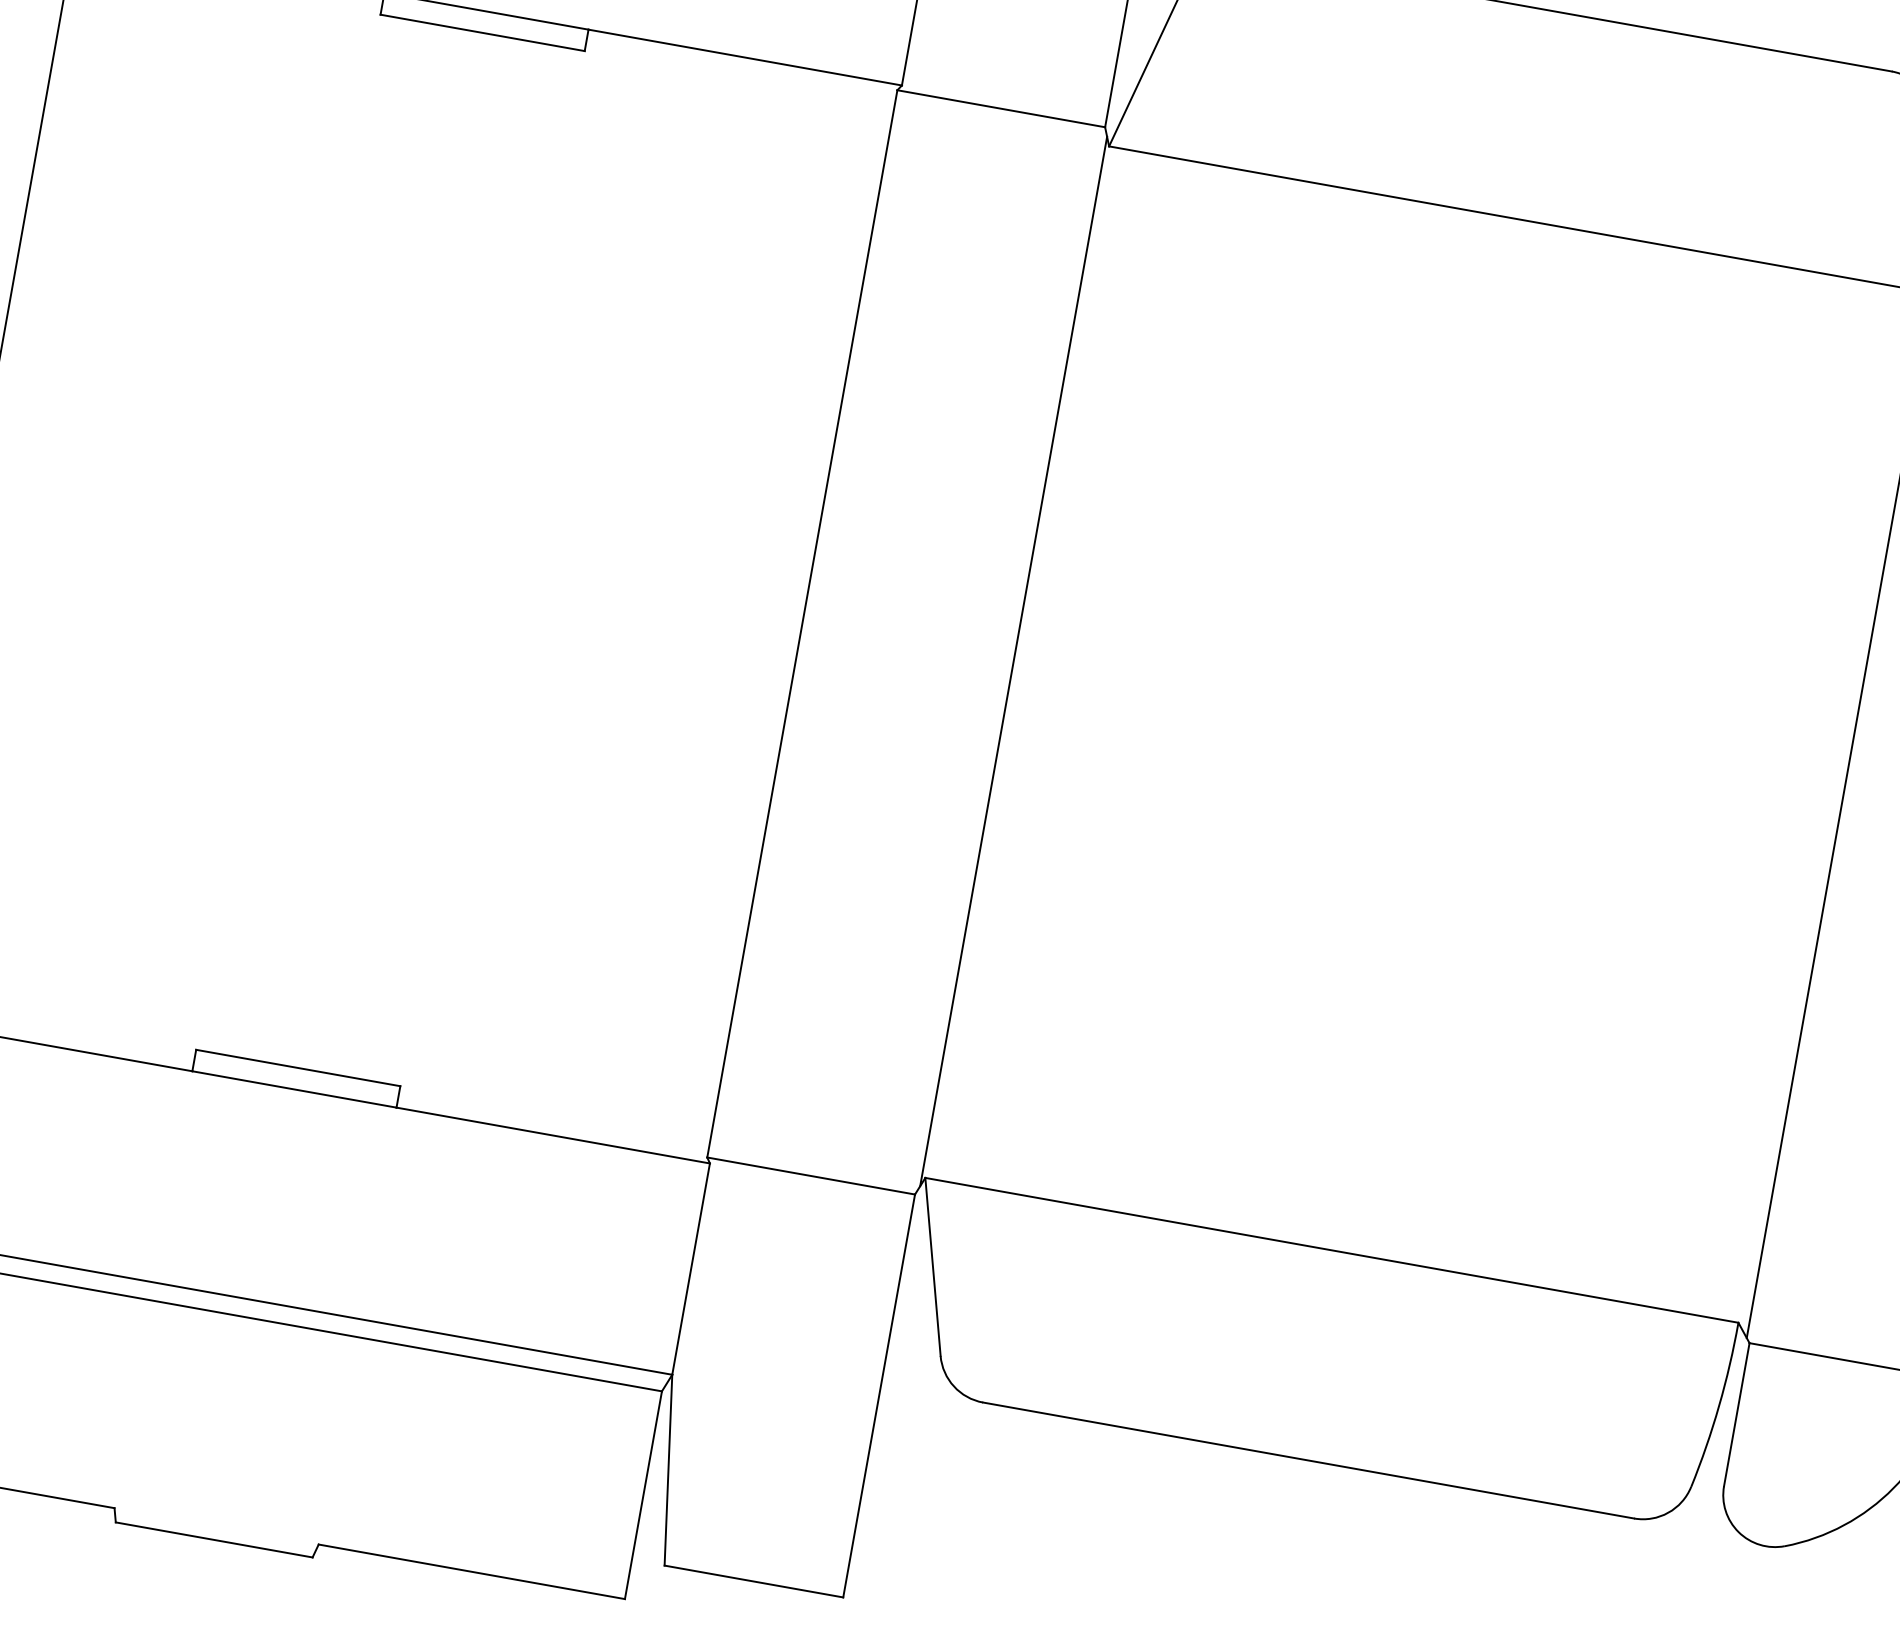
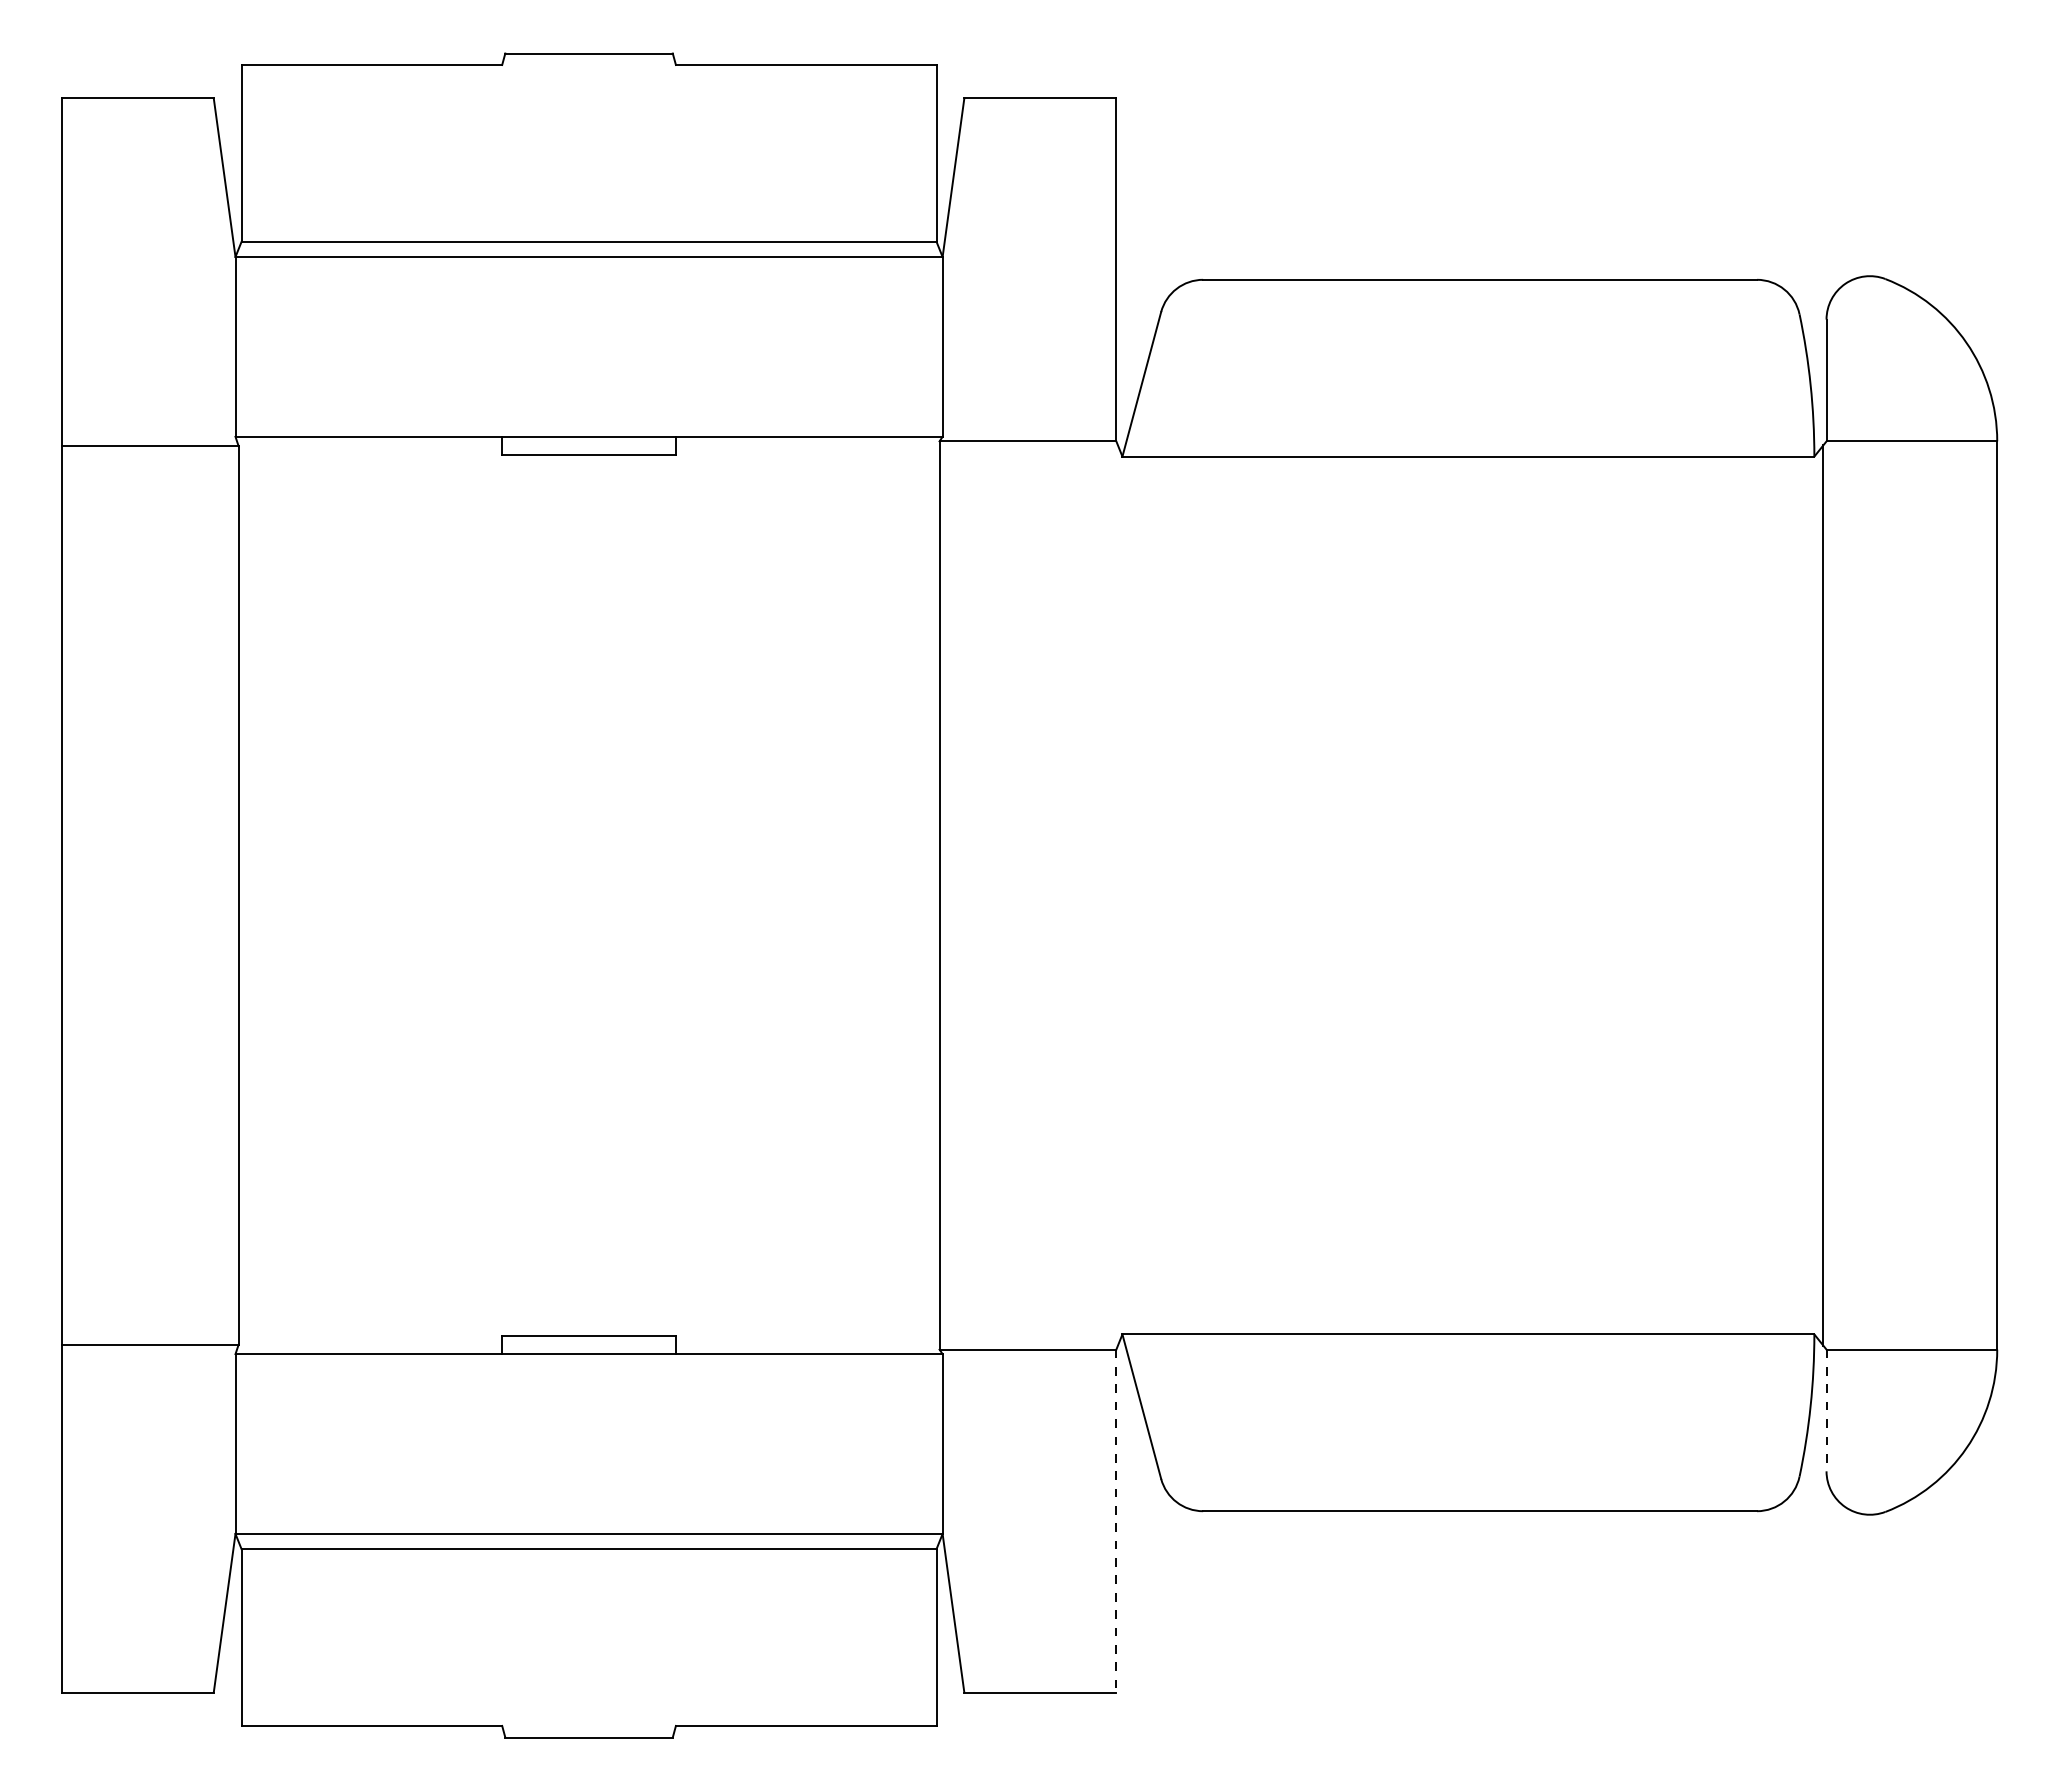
line: (1013, 660) -> (1119, 894), removed
line: (879, 1396) -> (1116, 1521), solid -> dashed
line: (1736, 1414) -> (1826, 1410), solid -> dashed

